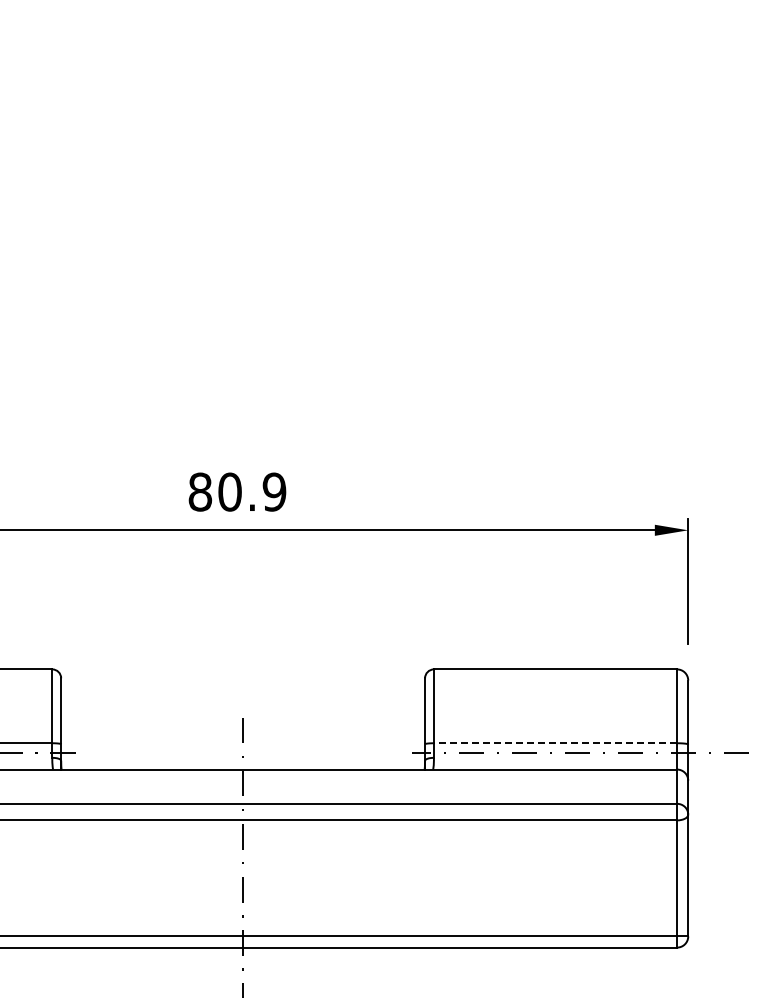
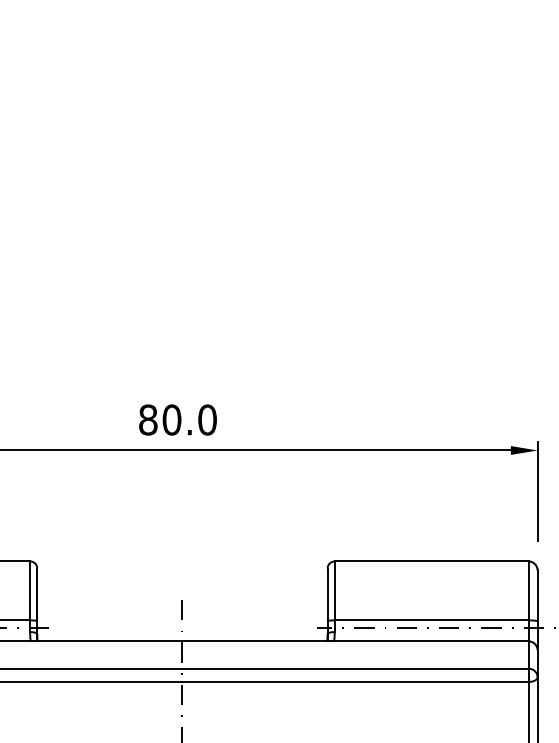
text: (274, 491) -> (207, 419), 80.9 -> 80.0
line: (555, 743) -> (431, 620), dashed -> solid

